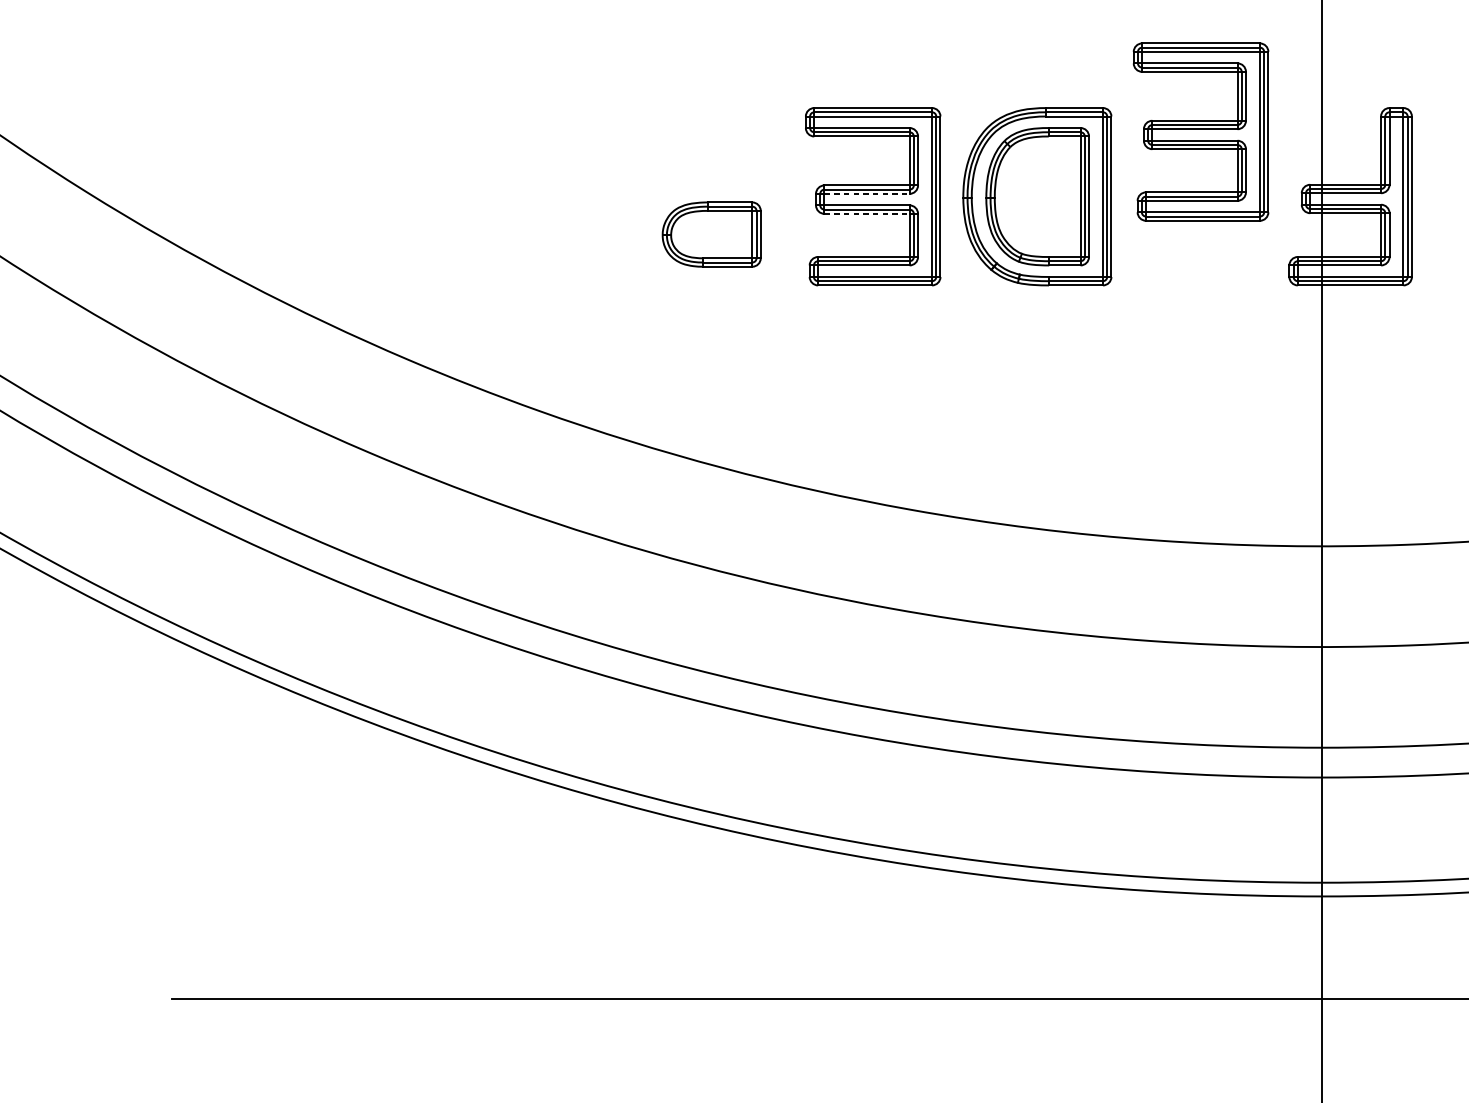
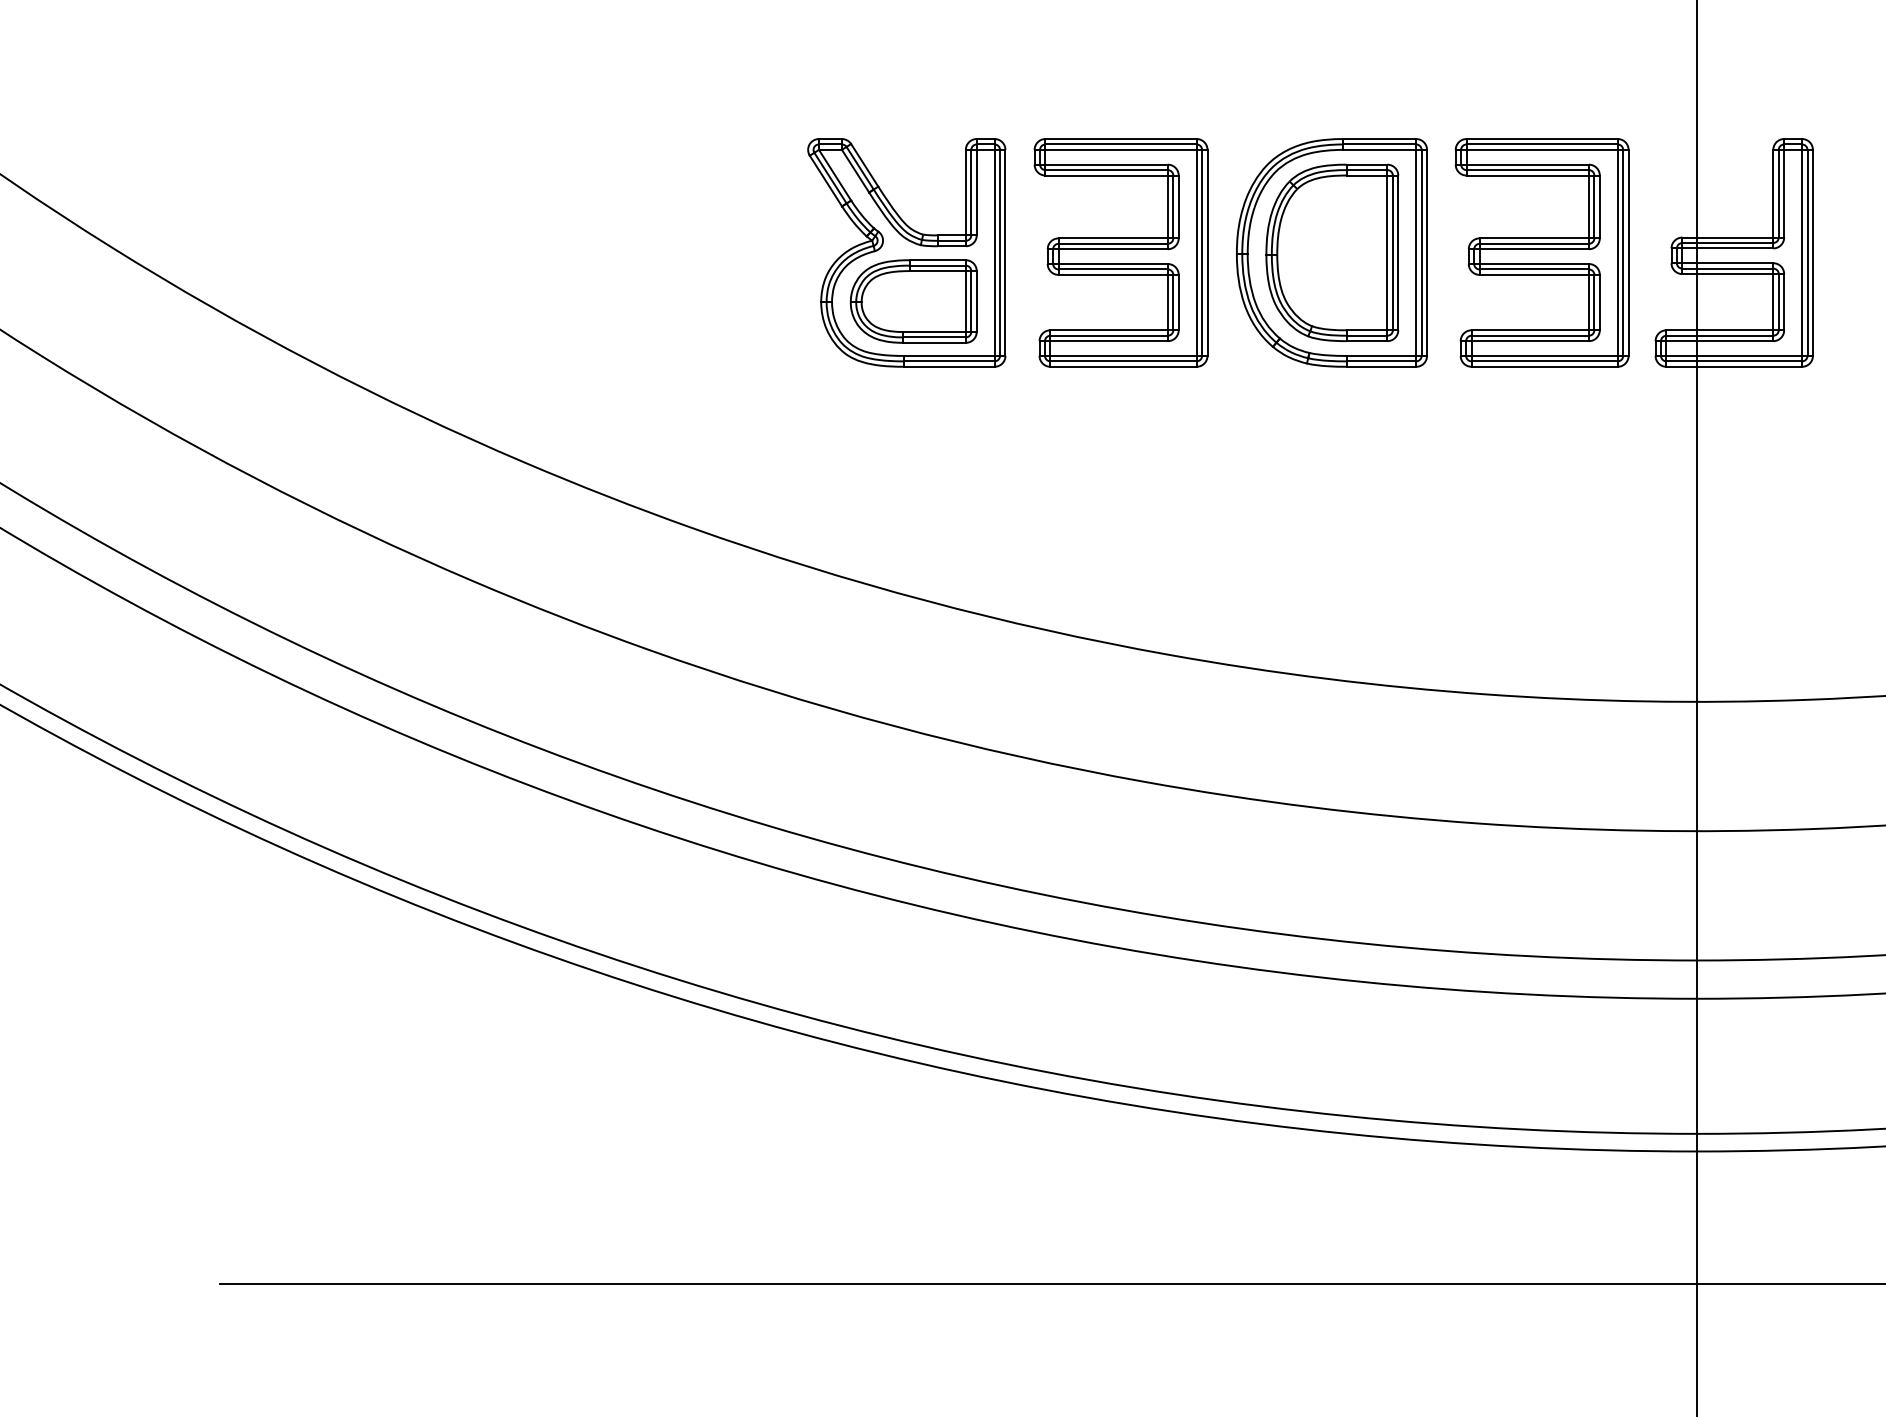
part: (1200, 131) -> (1541, 252), moved
line: (867, 194) -> (1113, 249), dashed -> solid
part: (706, 196) -> (906, 252), added
line: (867, 213) -> (1113, 274), dashed -> solid

